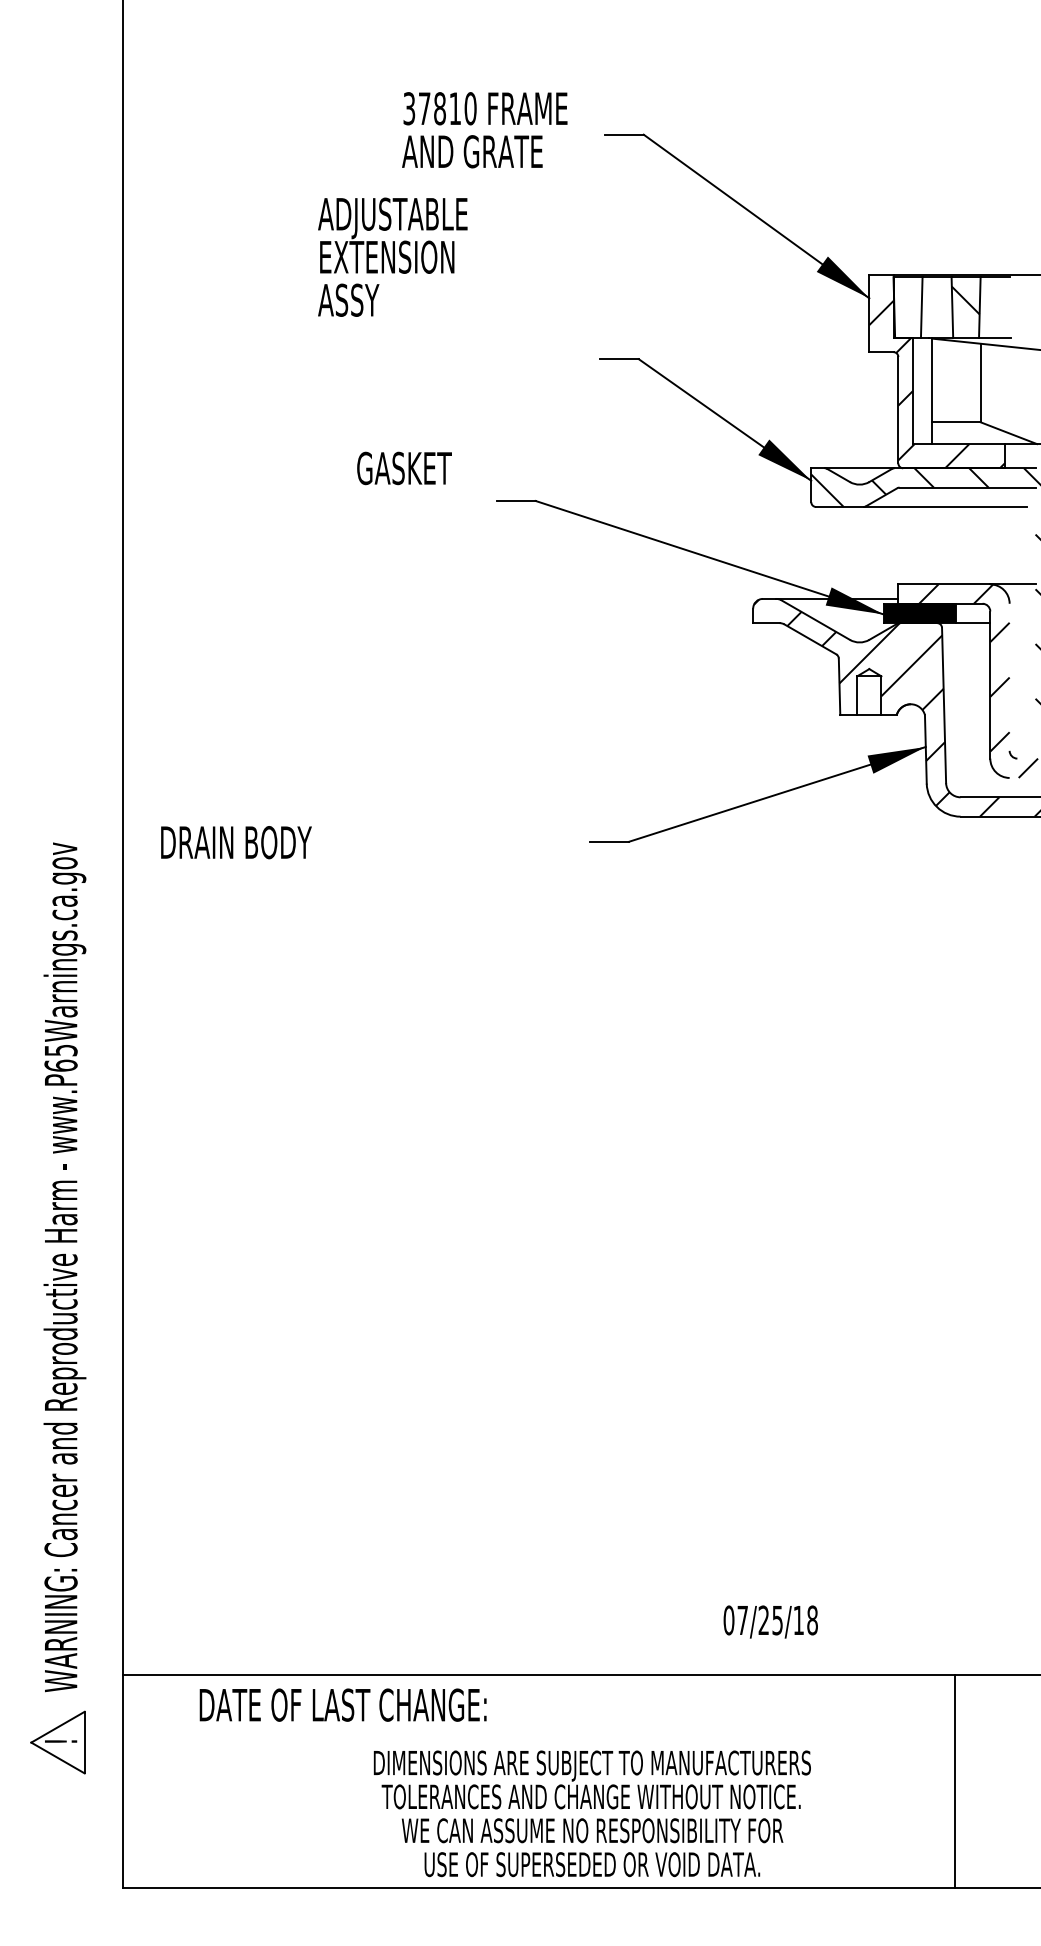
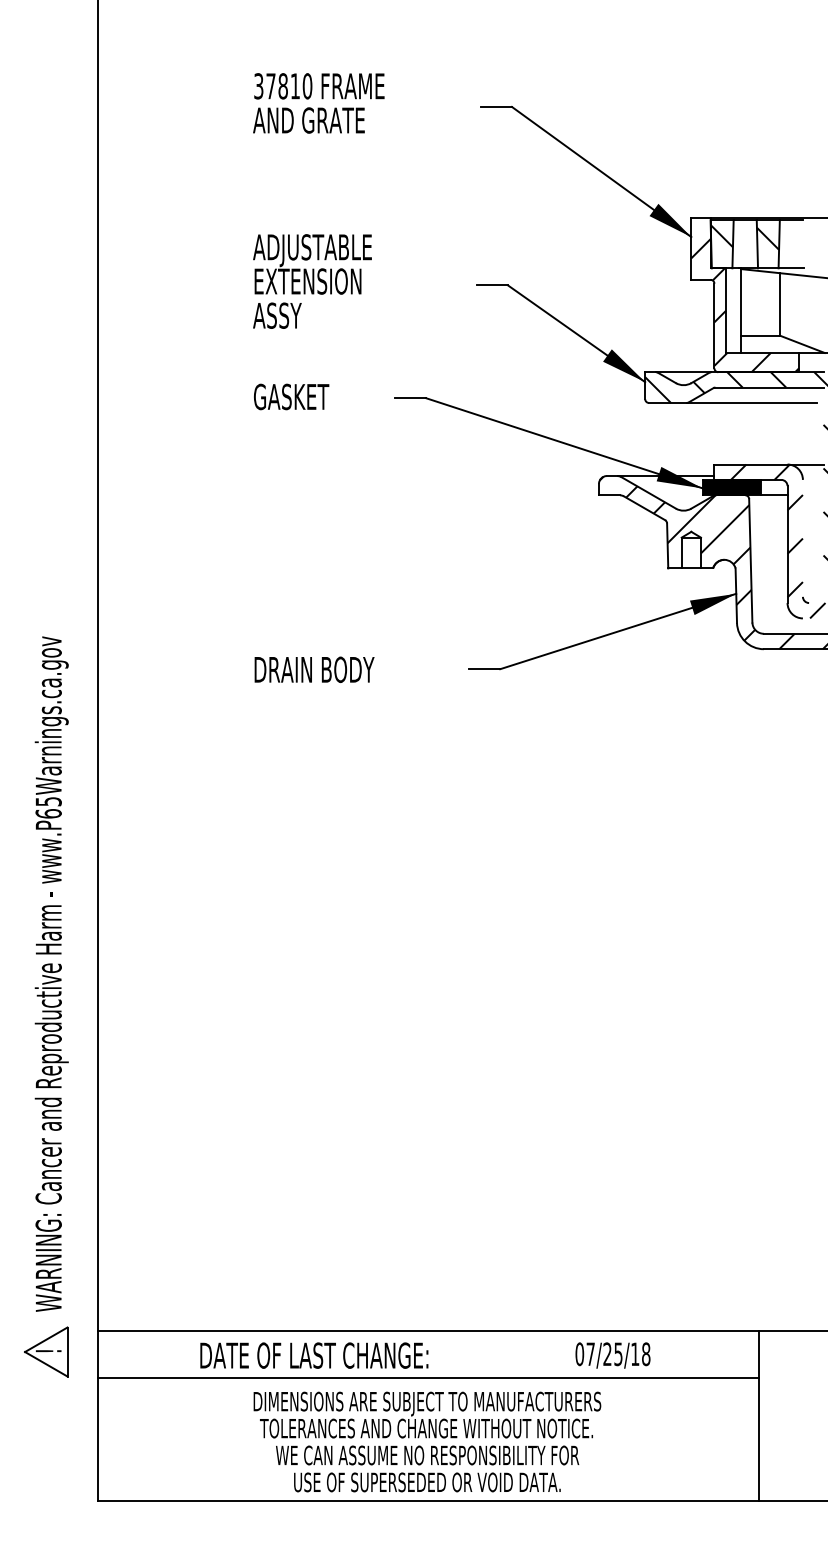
text: (484, 130) -> (318, 103), moved
text: (392, 256) -> (312, 280), moved
hatch: (907, 297) -> (721, 236), added
text: (404, 468) -> (291, 397), moved
text: (236, 842) -> (314, 669), moved
part: (58, 1308) -> (46, 1006), moved
text: (770, 1621) -> (612, 1355), moved
text: (342, 1704) -> (313, 1355), moved
line: (538, 1732) -> (428, 1377), added
text: (591, 1813) -> (426, 1441), moved

